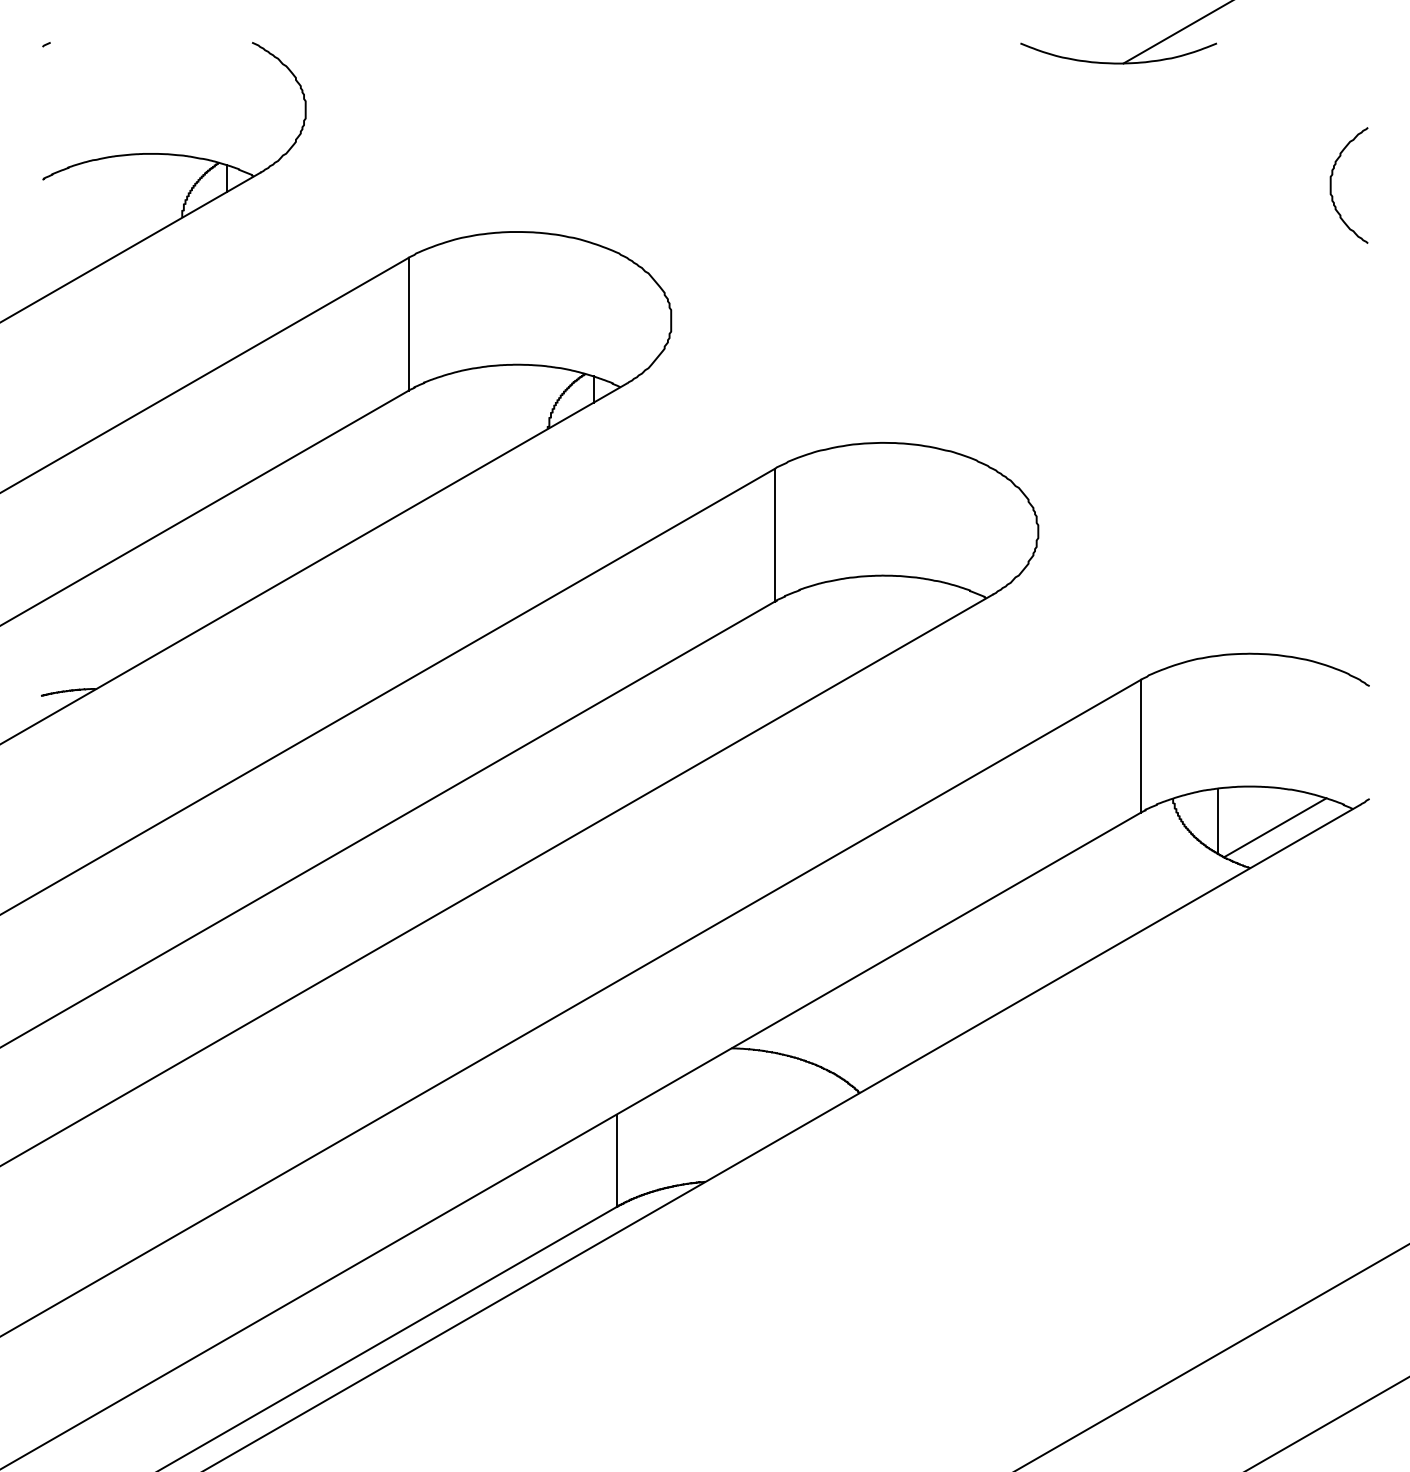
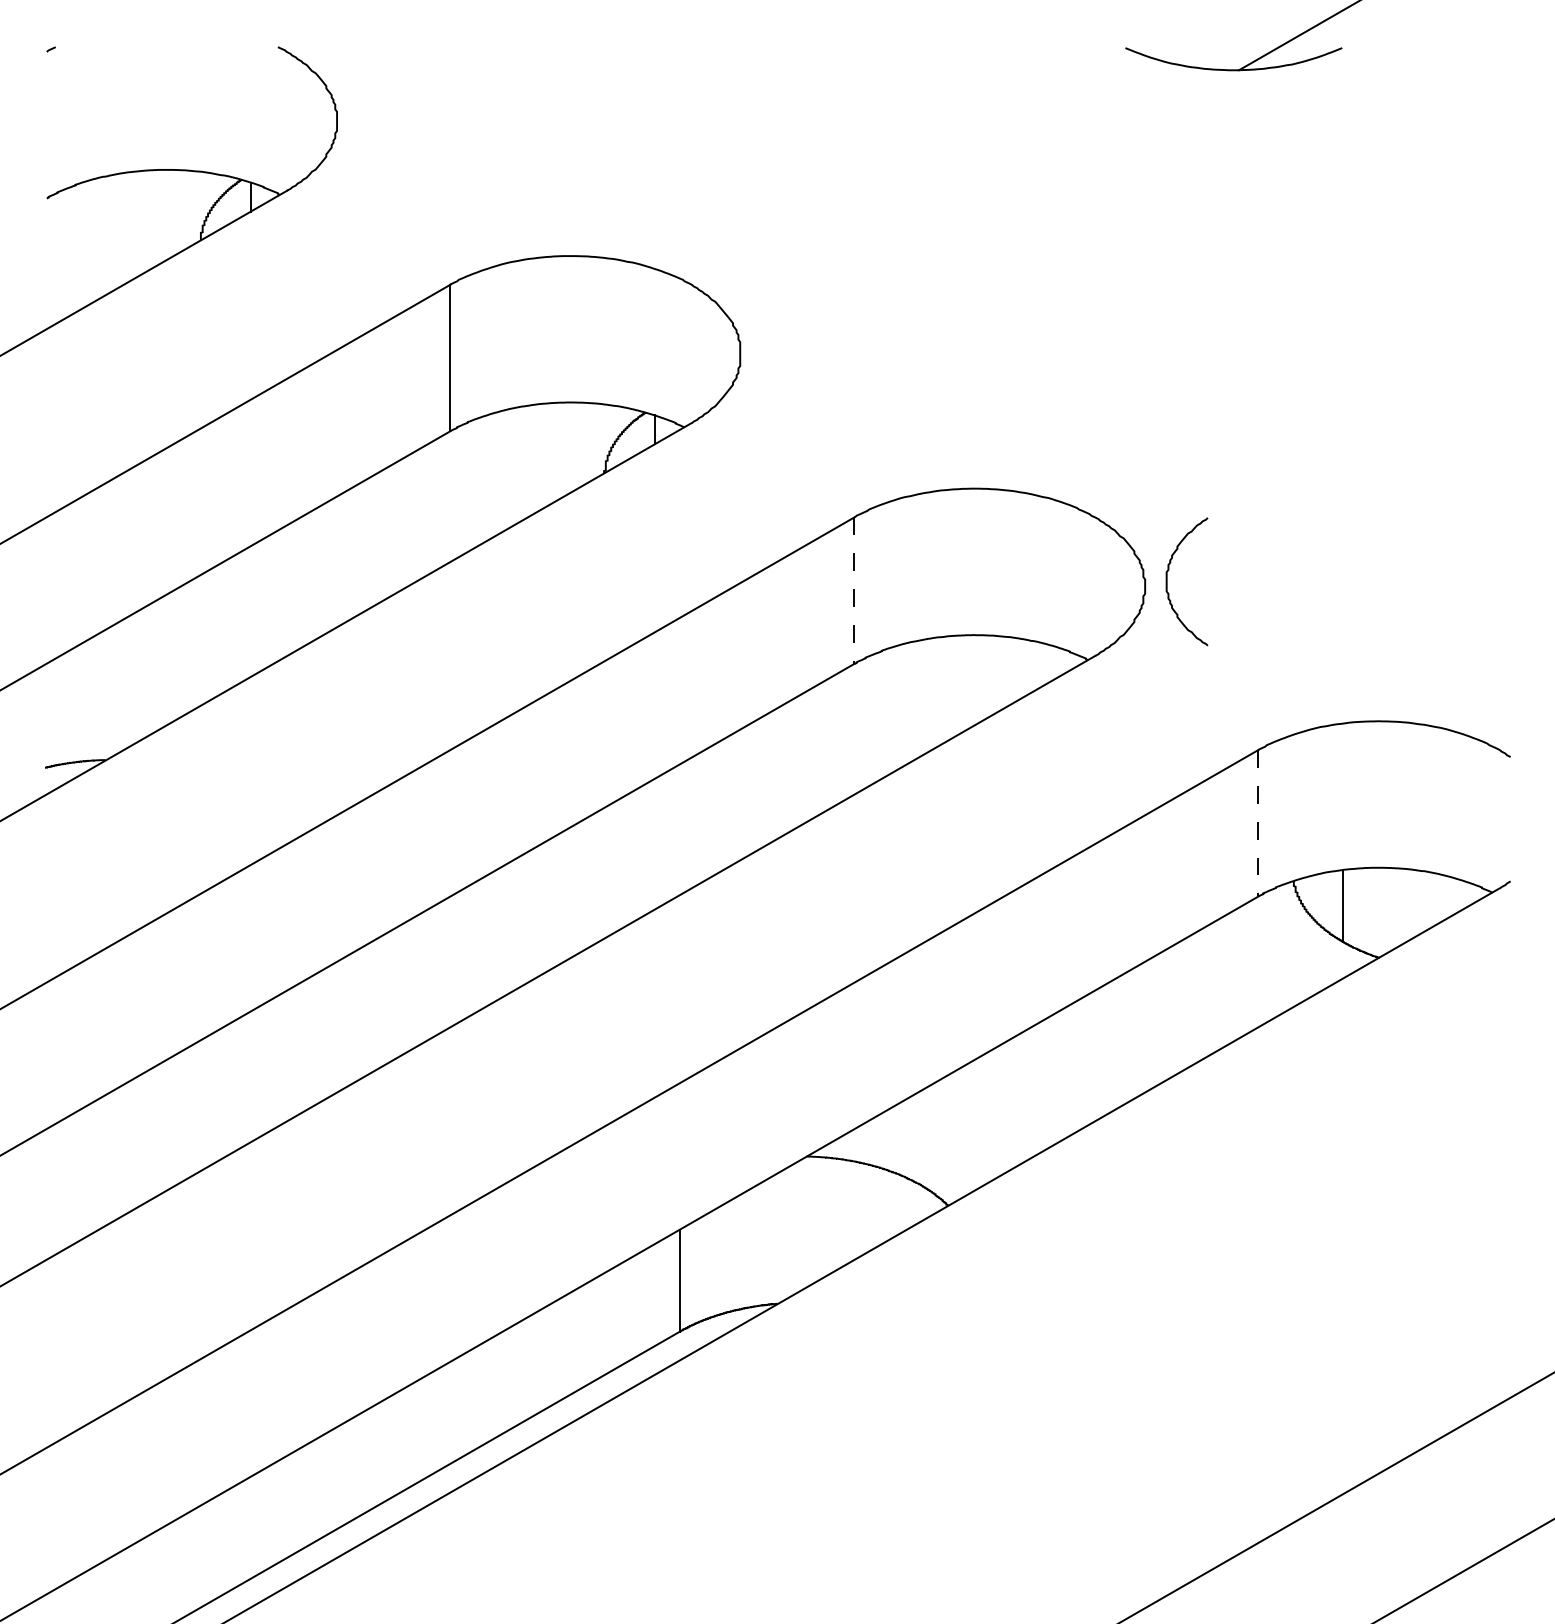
curve: (1331, 185) -> (1167, 581), moved
line: (774, 536) -> (854, 591), solid -> dashed
line: (1141, 746) -> (1258, 823), solid -> dashed
line: (1275, 827) -> (1406, 912), removed

